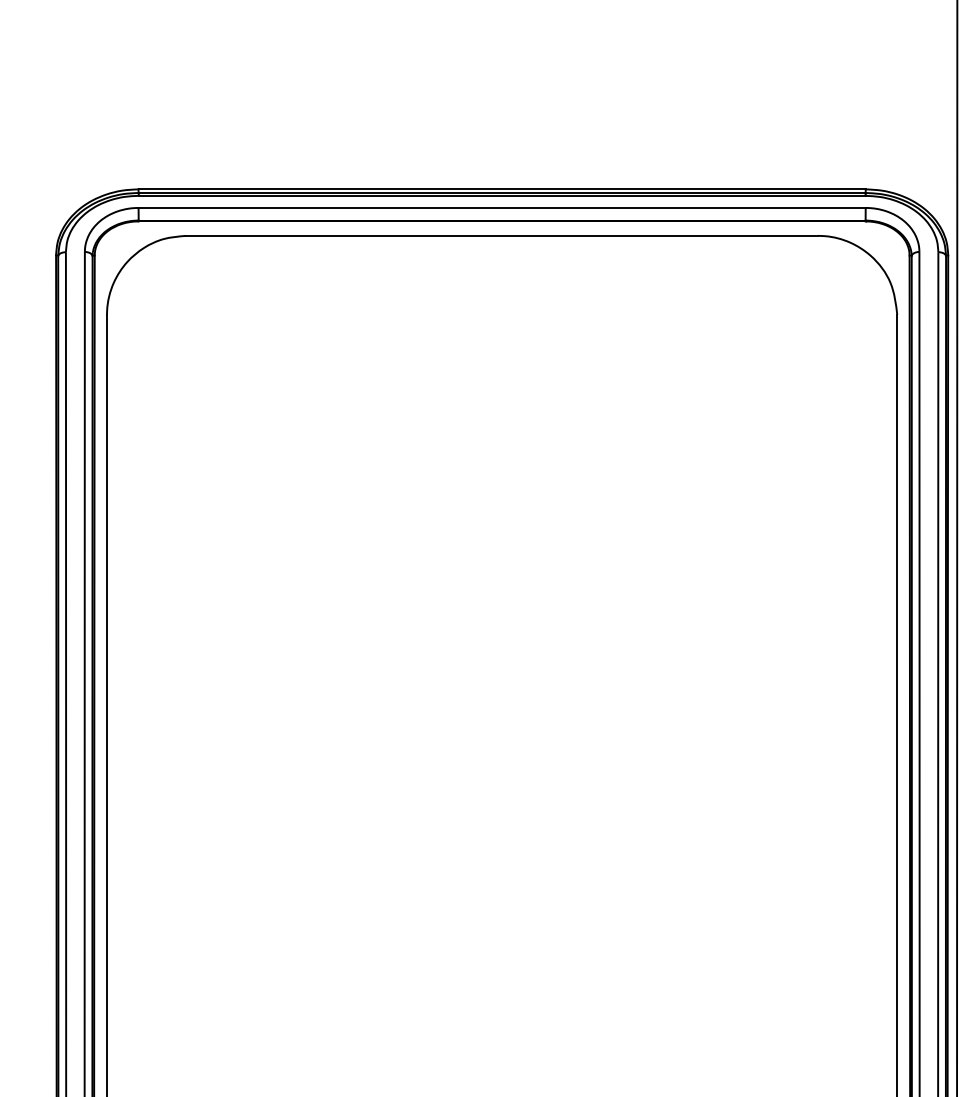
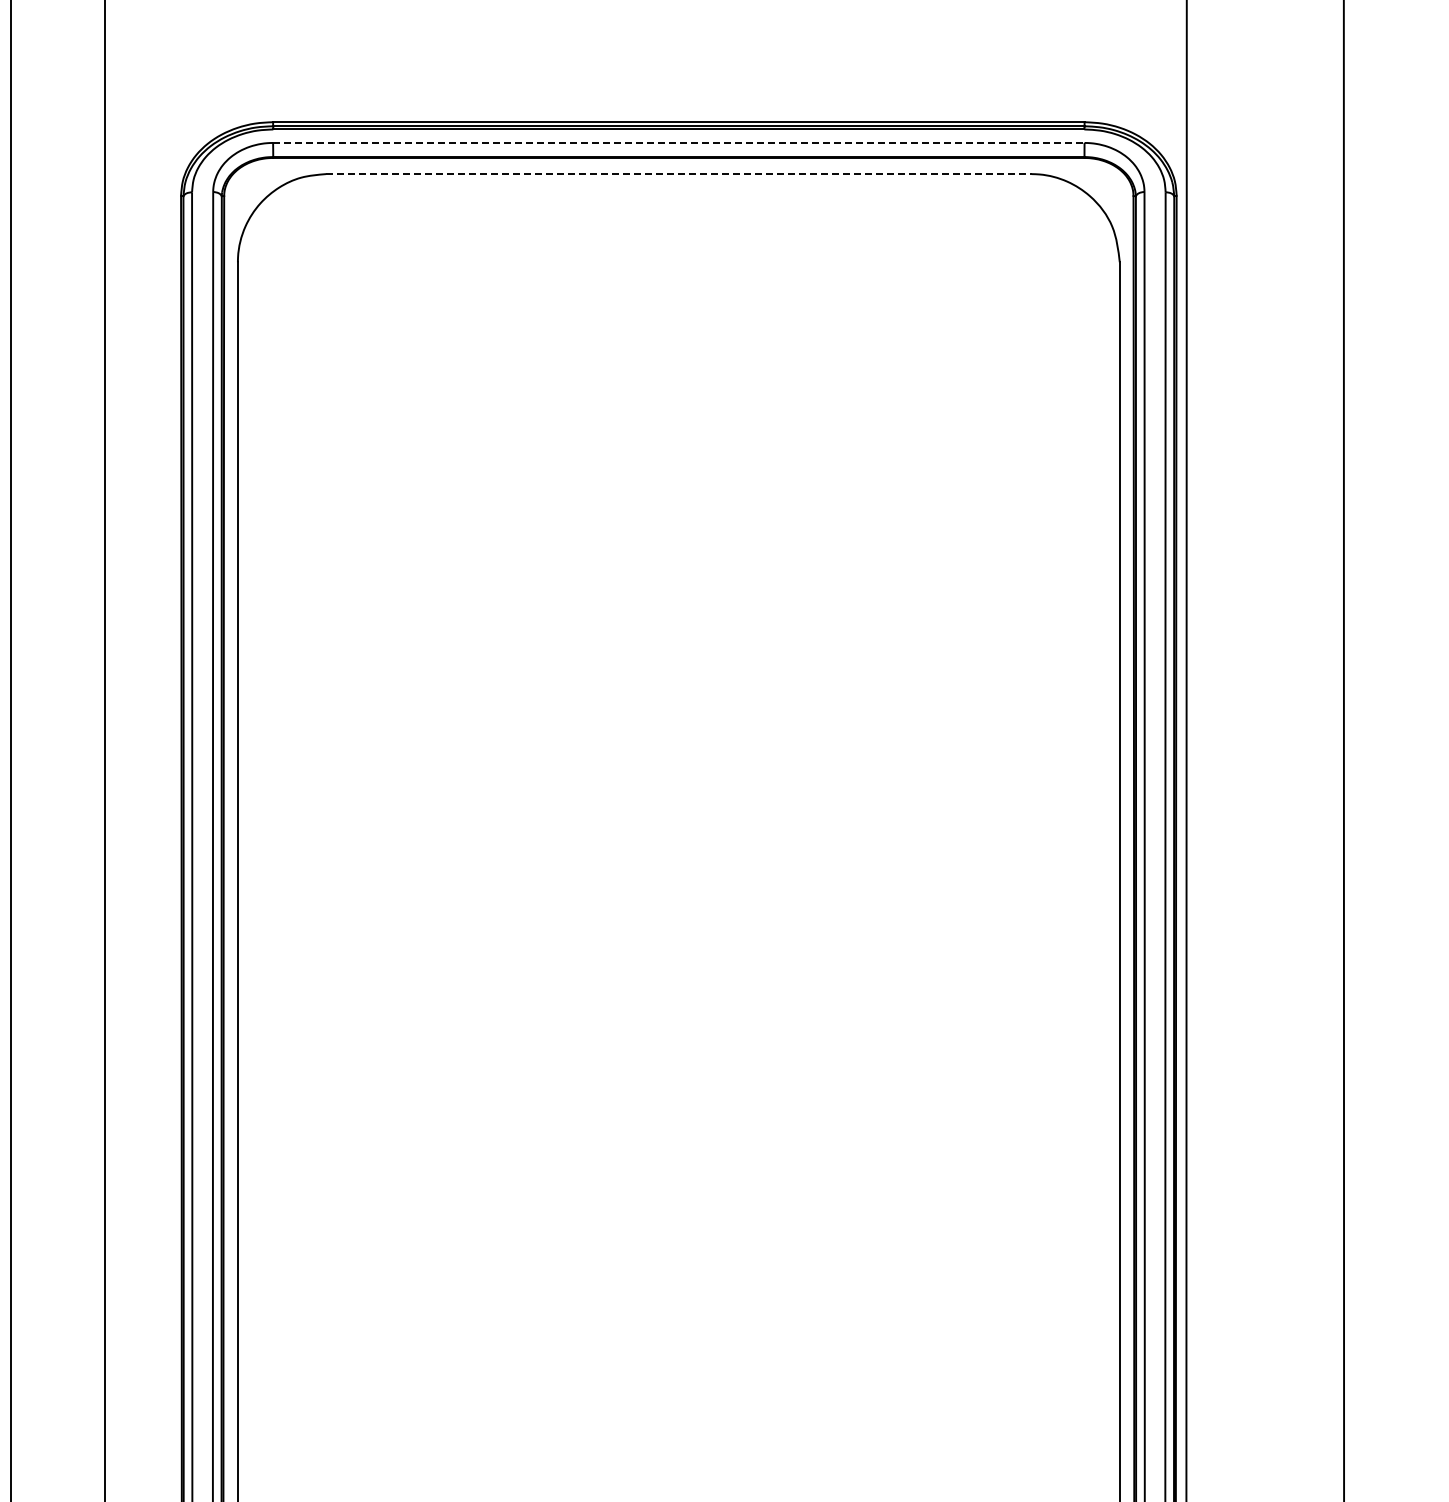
line: (501, 207) -> (678, 142), solid -> dashed
line: (501, 236) -> (678, 174), solid -> dashed

